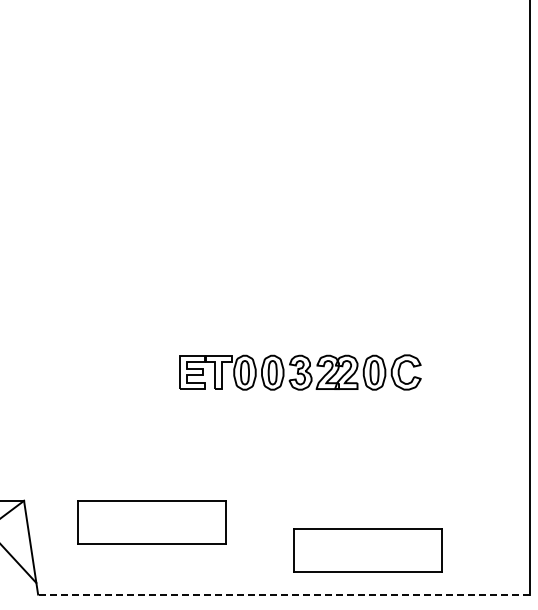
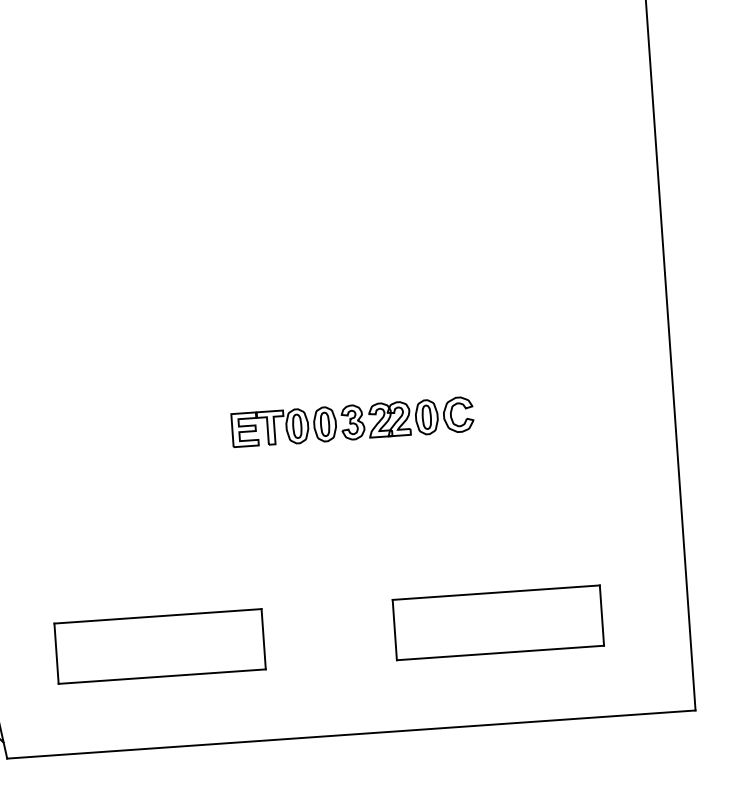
part: (300, 372) -> (352, 422), size x0.71
part: (367, 550) -> (497, 623), moved
line: (284, 594) -> (351, 734), dashed -> solid

